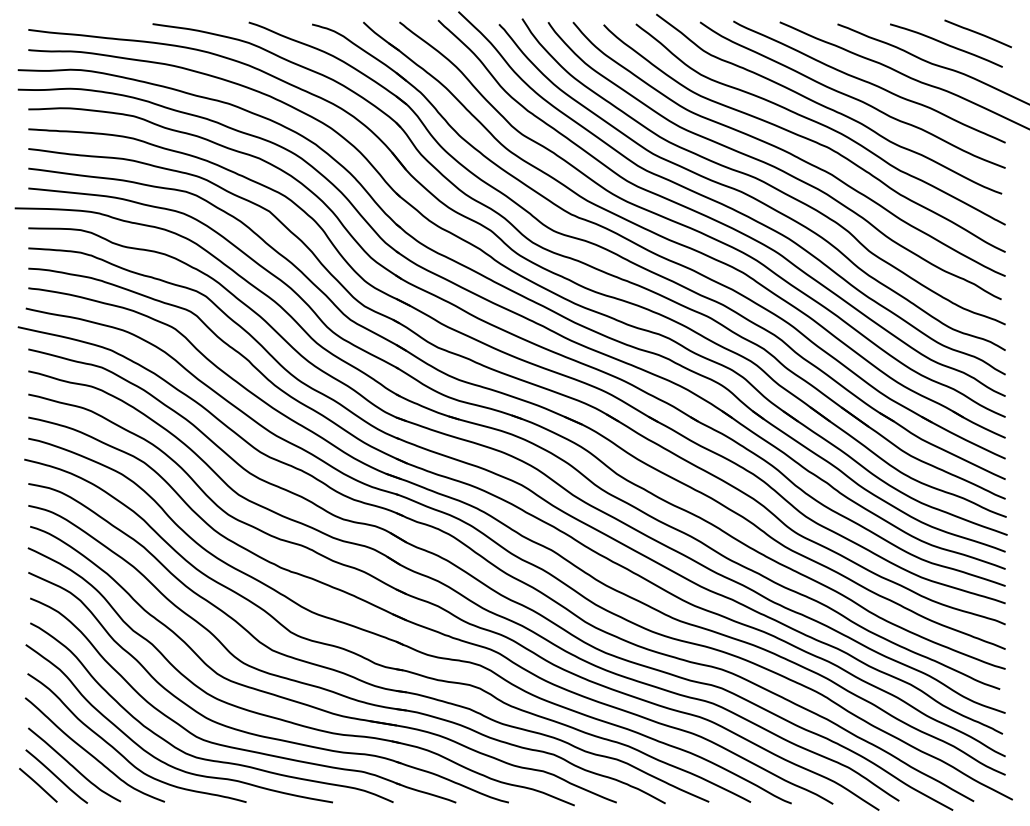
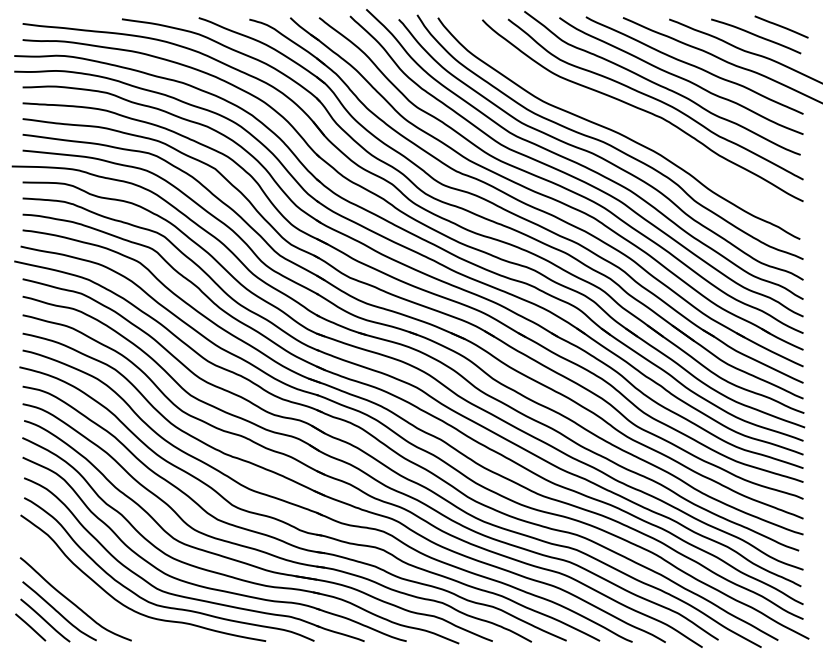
curve: (786, 150) -> (628, 120), removed
curve: (120, 752) -> (96, 601), removed

